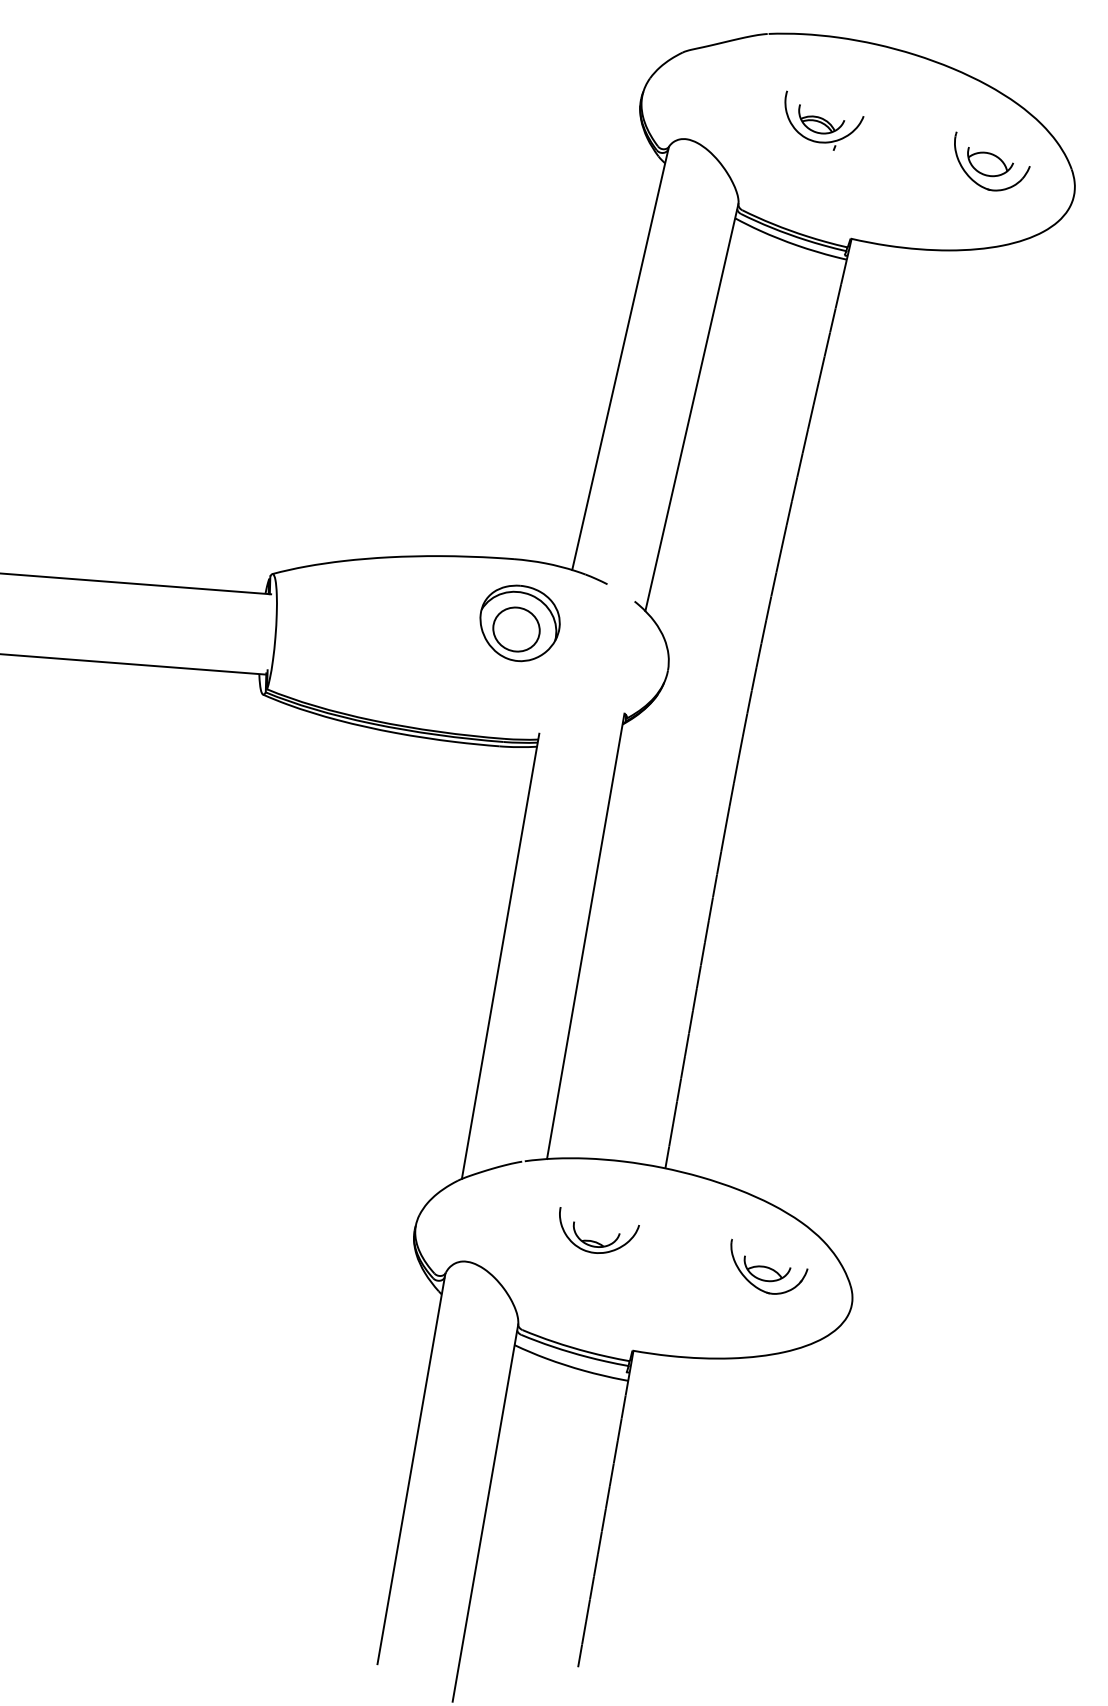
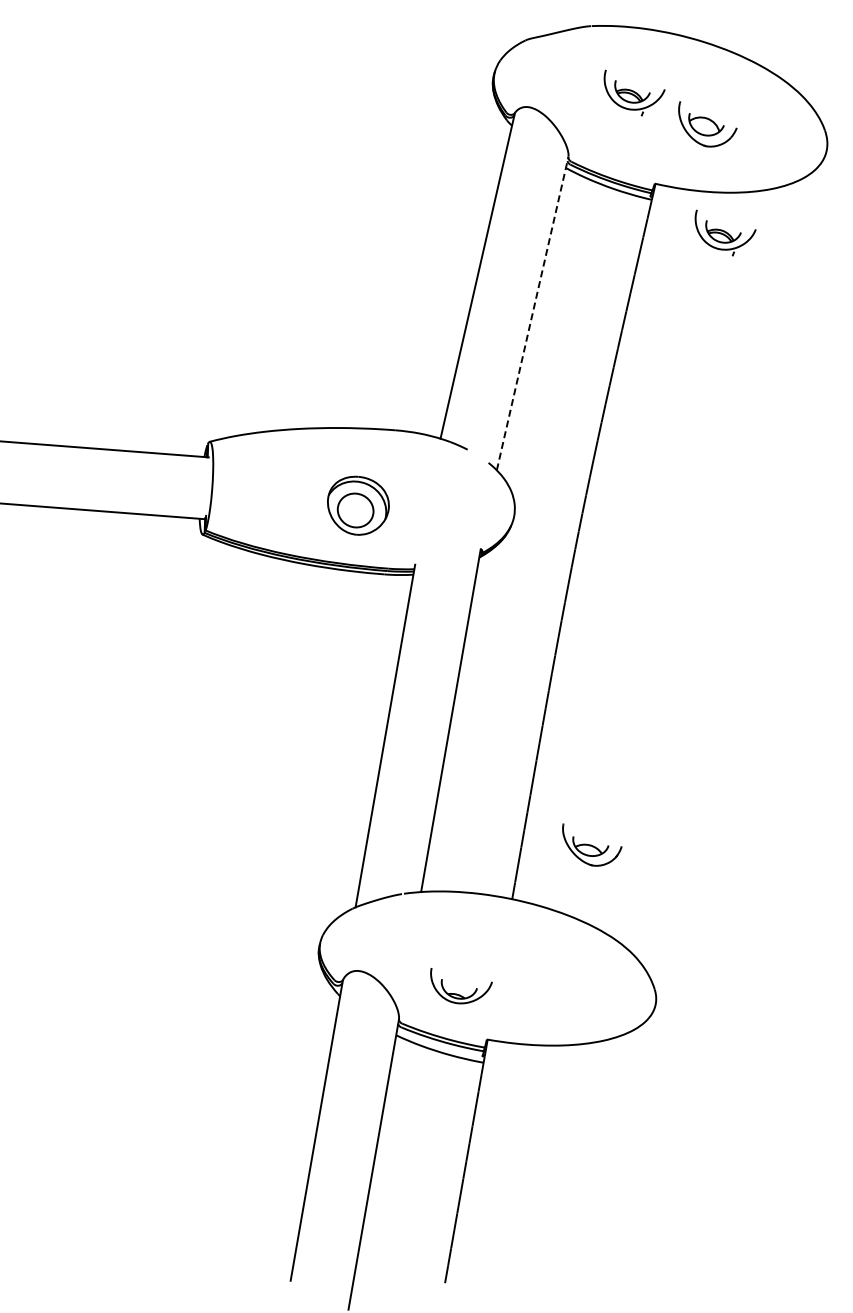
part: (991, 161) -> (707, 124), moved
part: (942, 302) -> (725, 232), added
line: (691, 407) -> (532, 313), solid -> dashed
part: (520, 623) -> (358, 505), moved
part: (594, 1240) -> (457, 993), moved
part: (769, 1266) -> (592, 844), moved

